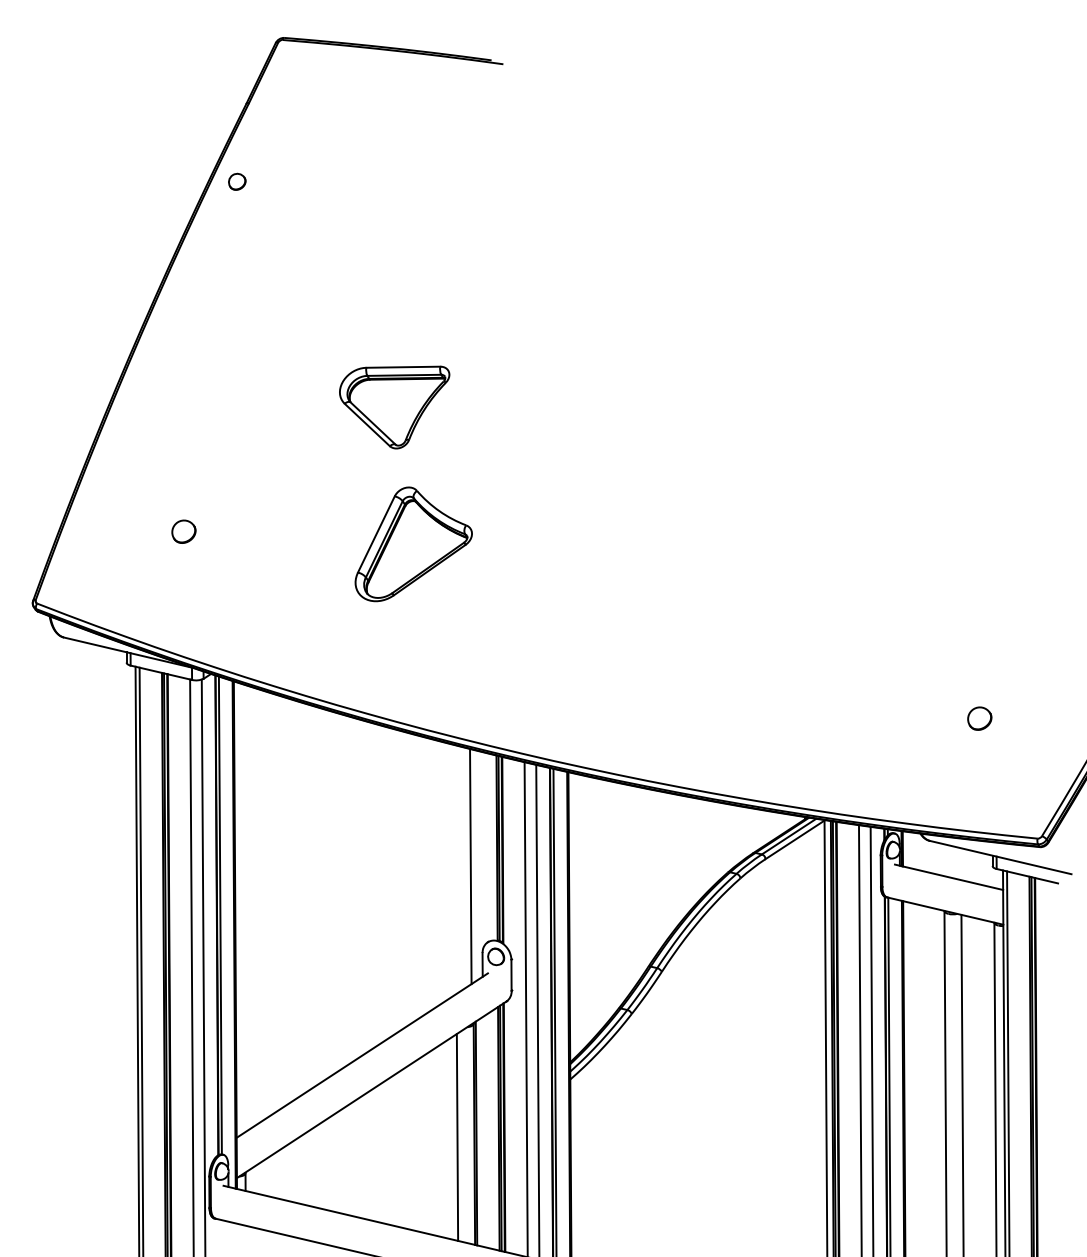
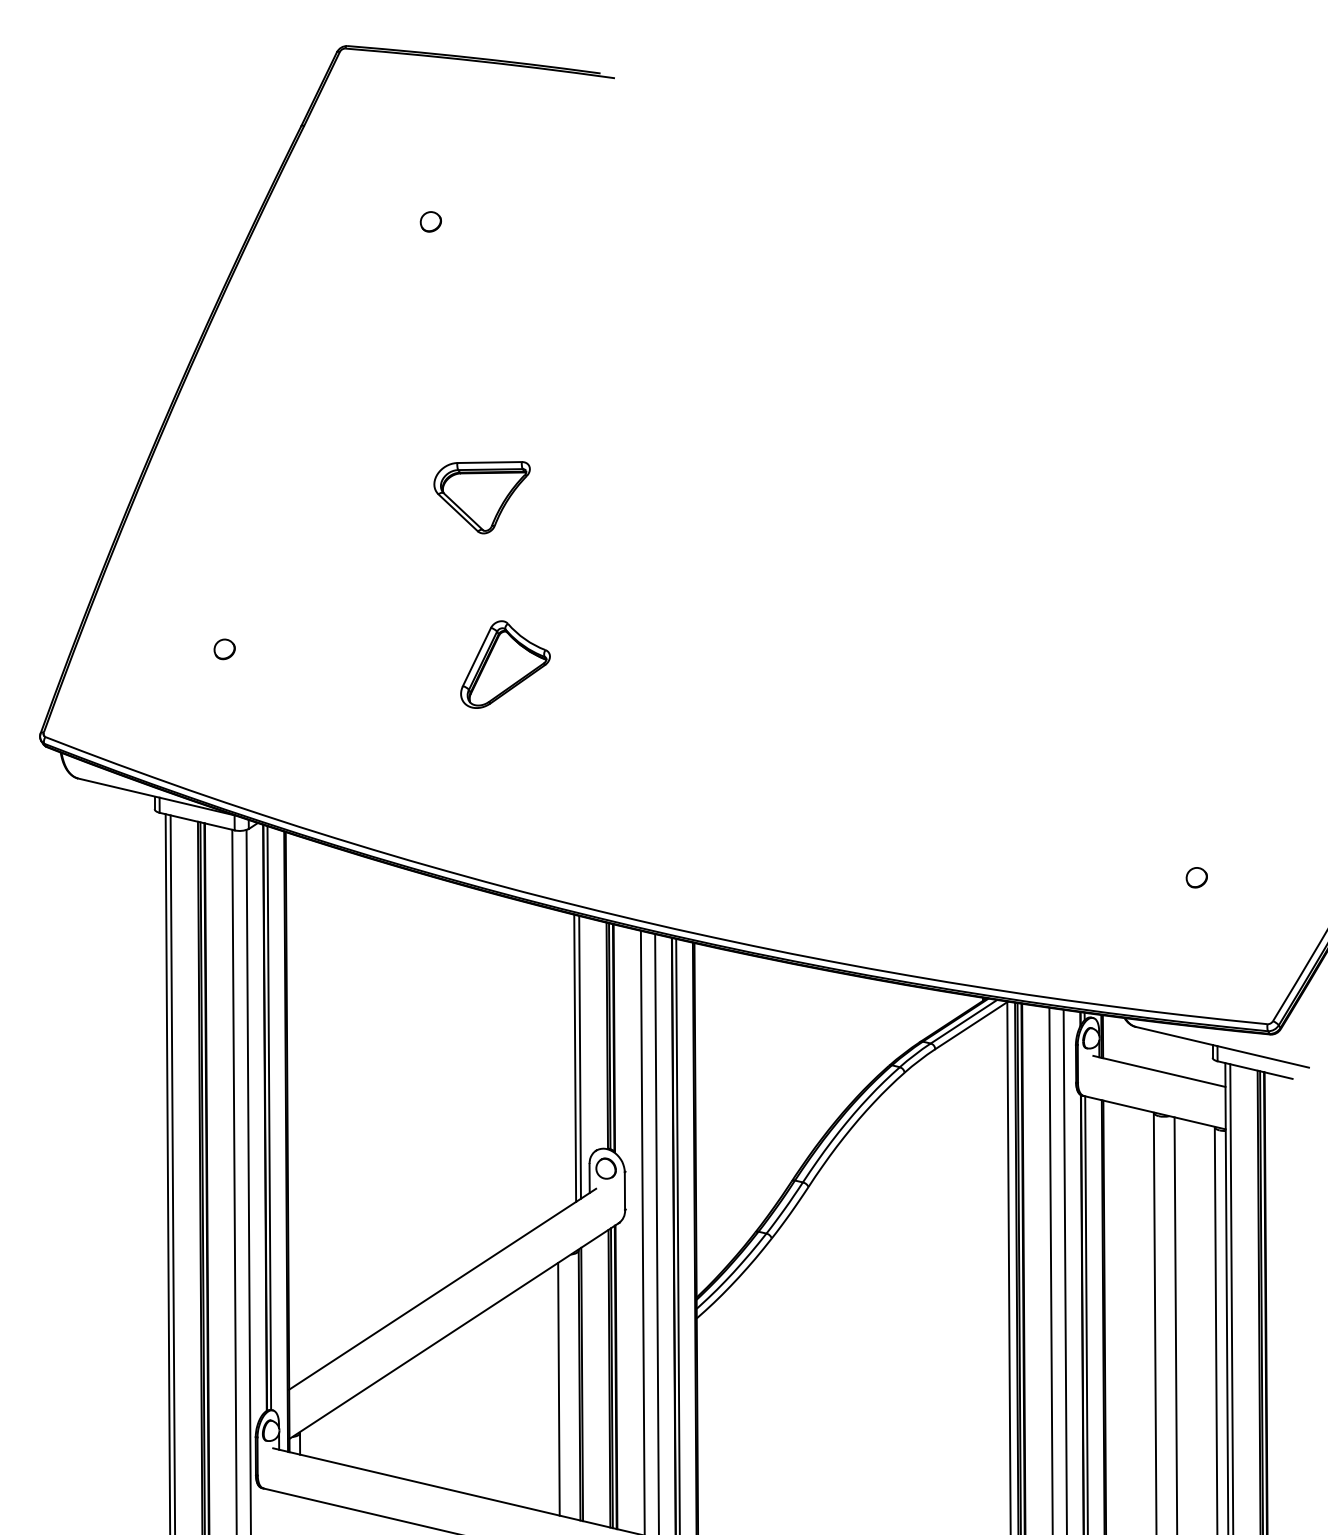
part: (236, 181) -> (430, 221), moved
part: (394, 407) -> (481, 497), size x0.71
part: (183, 531) -> (224, 649), size x0.71
part: (413, 544) -> (505, 664), size x0.62
part: (979, 718) -> (1196, 877), size x0.71
line: (474, 865) -> (579, 1057), added

